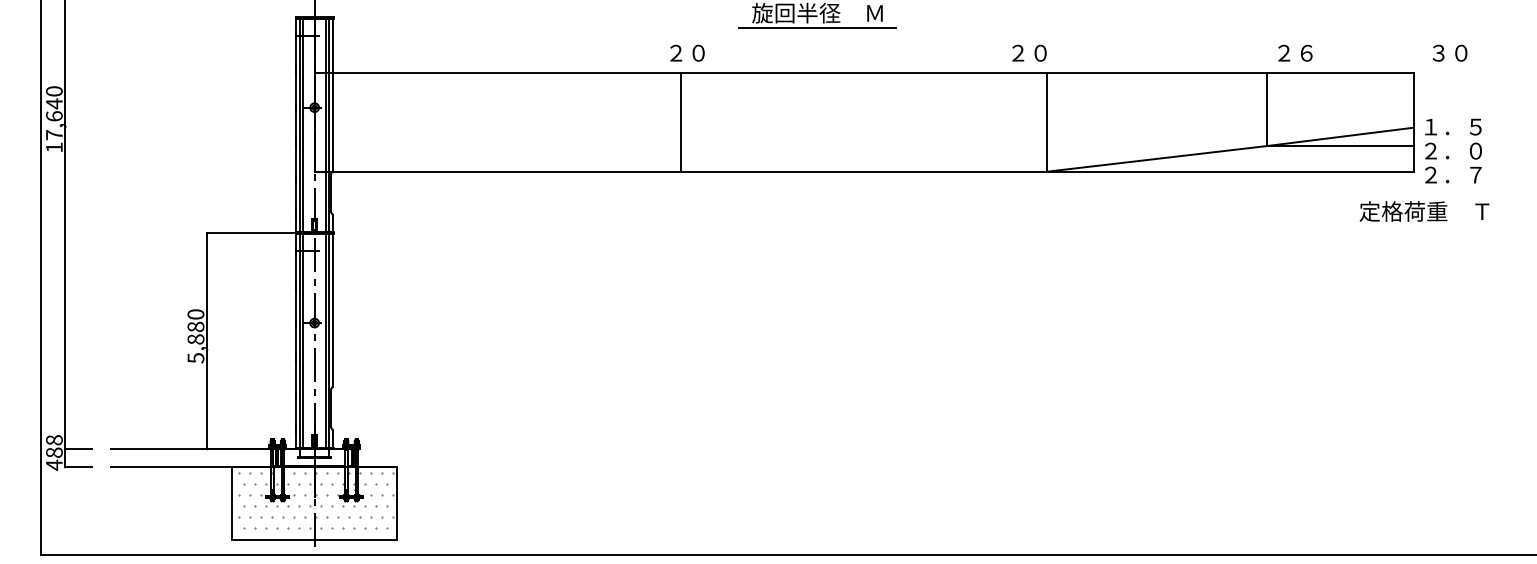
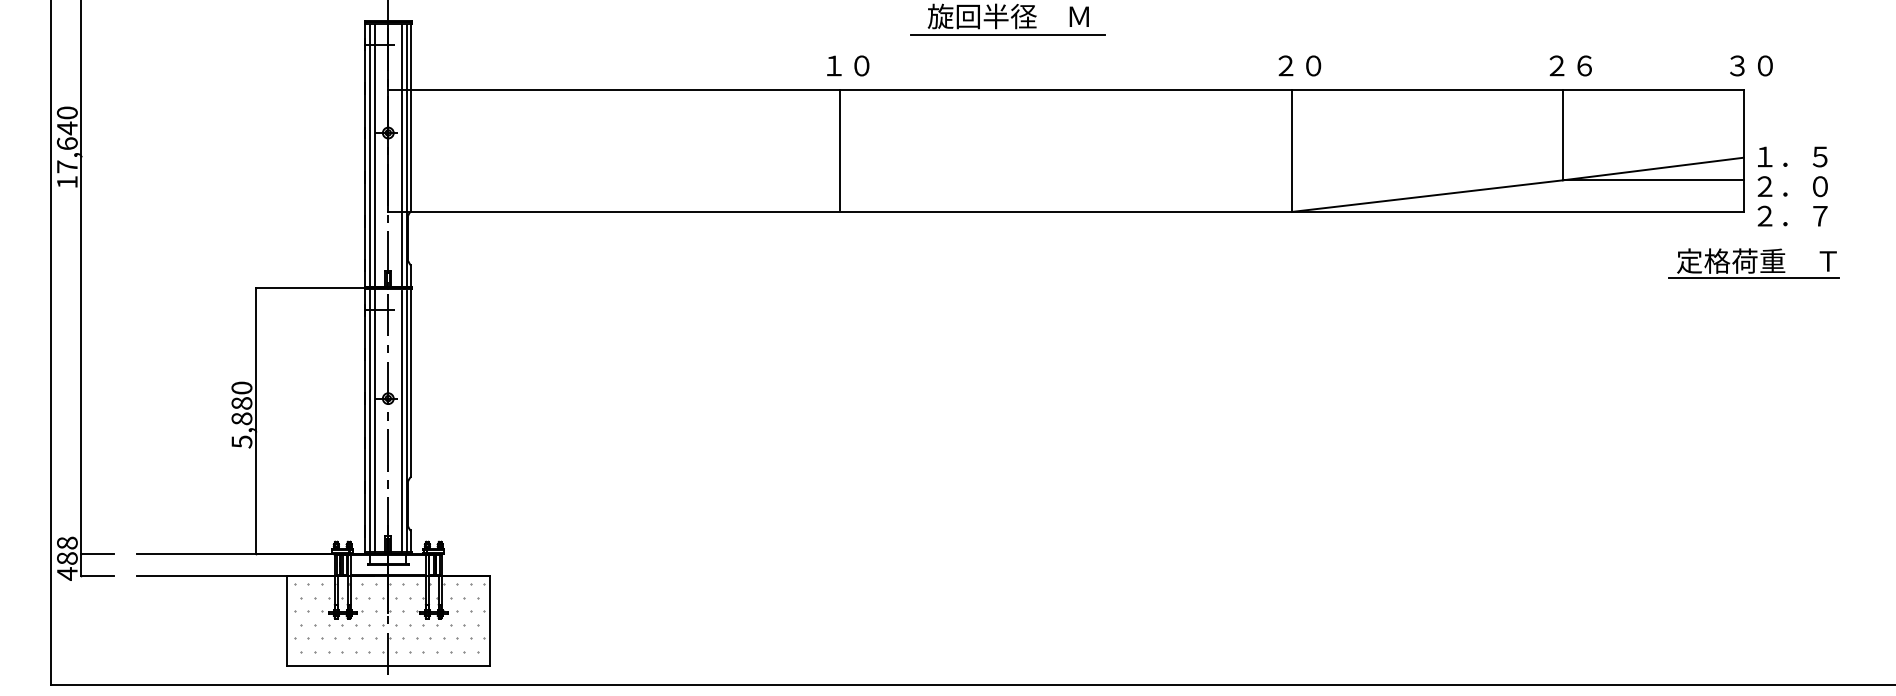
text: (676, 52) -> (834, 65), ２０ -> １０
text: (1029, 52) -> (1299, 65), moved
text: (1295, 52) -> (1570, 65), moved
text: (1450, 52) -> (1751, 65), moved
line: (1421, 225) -> (1753, 278), added

